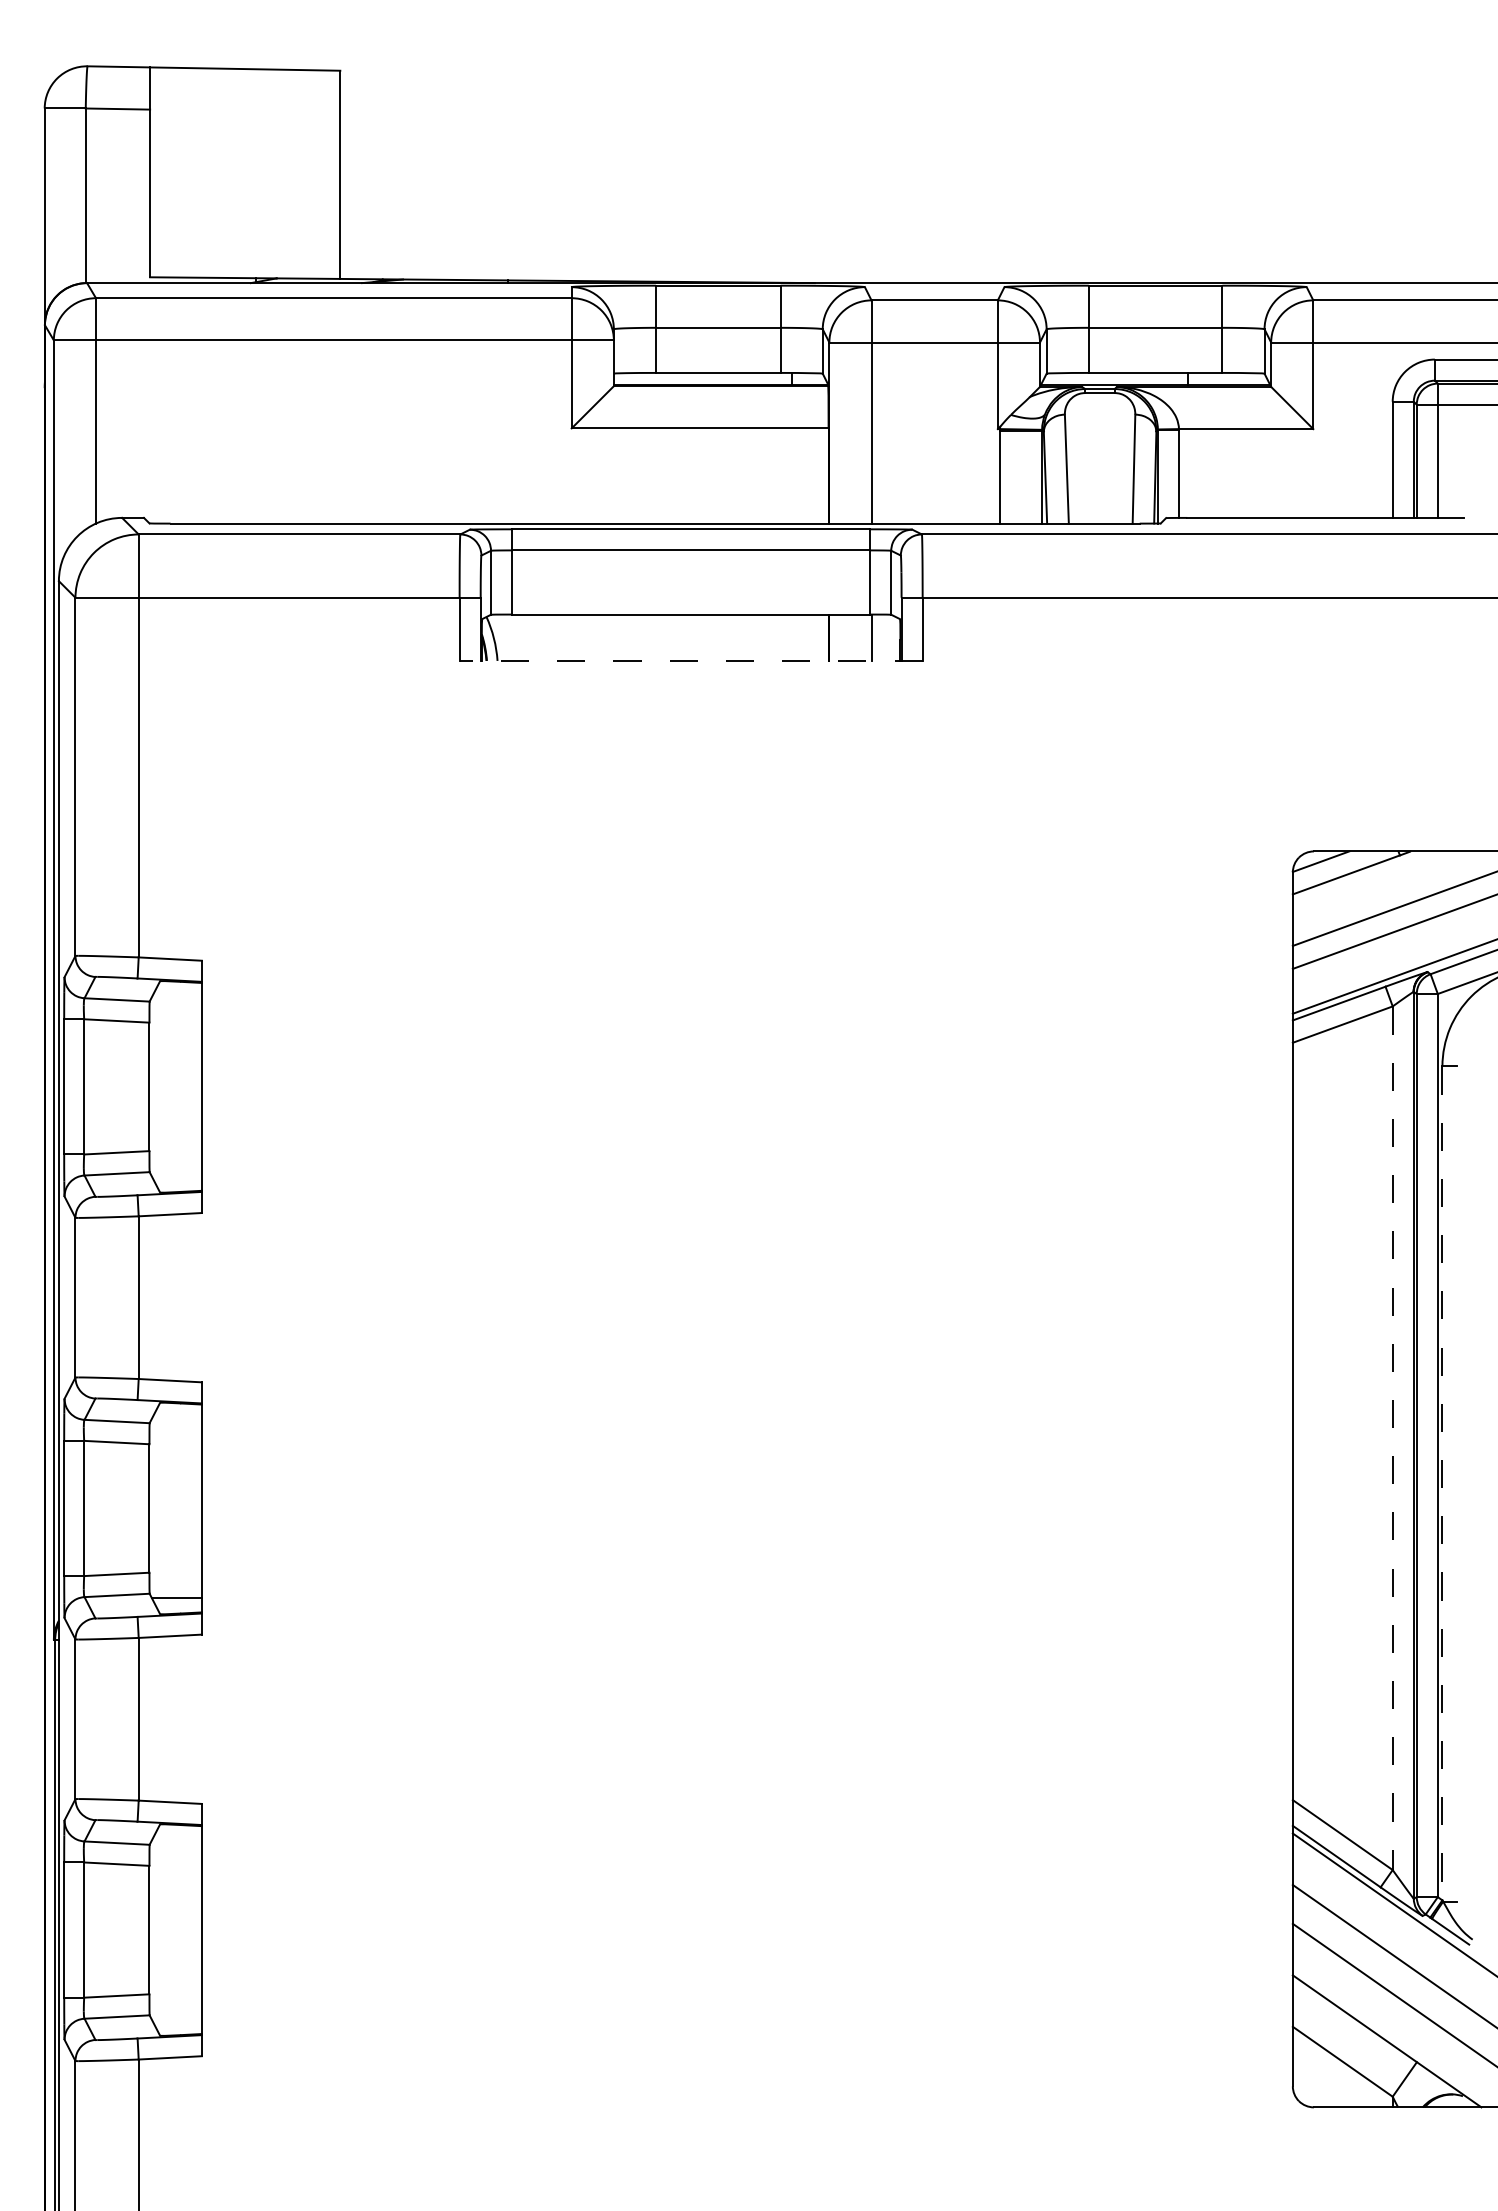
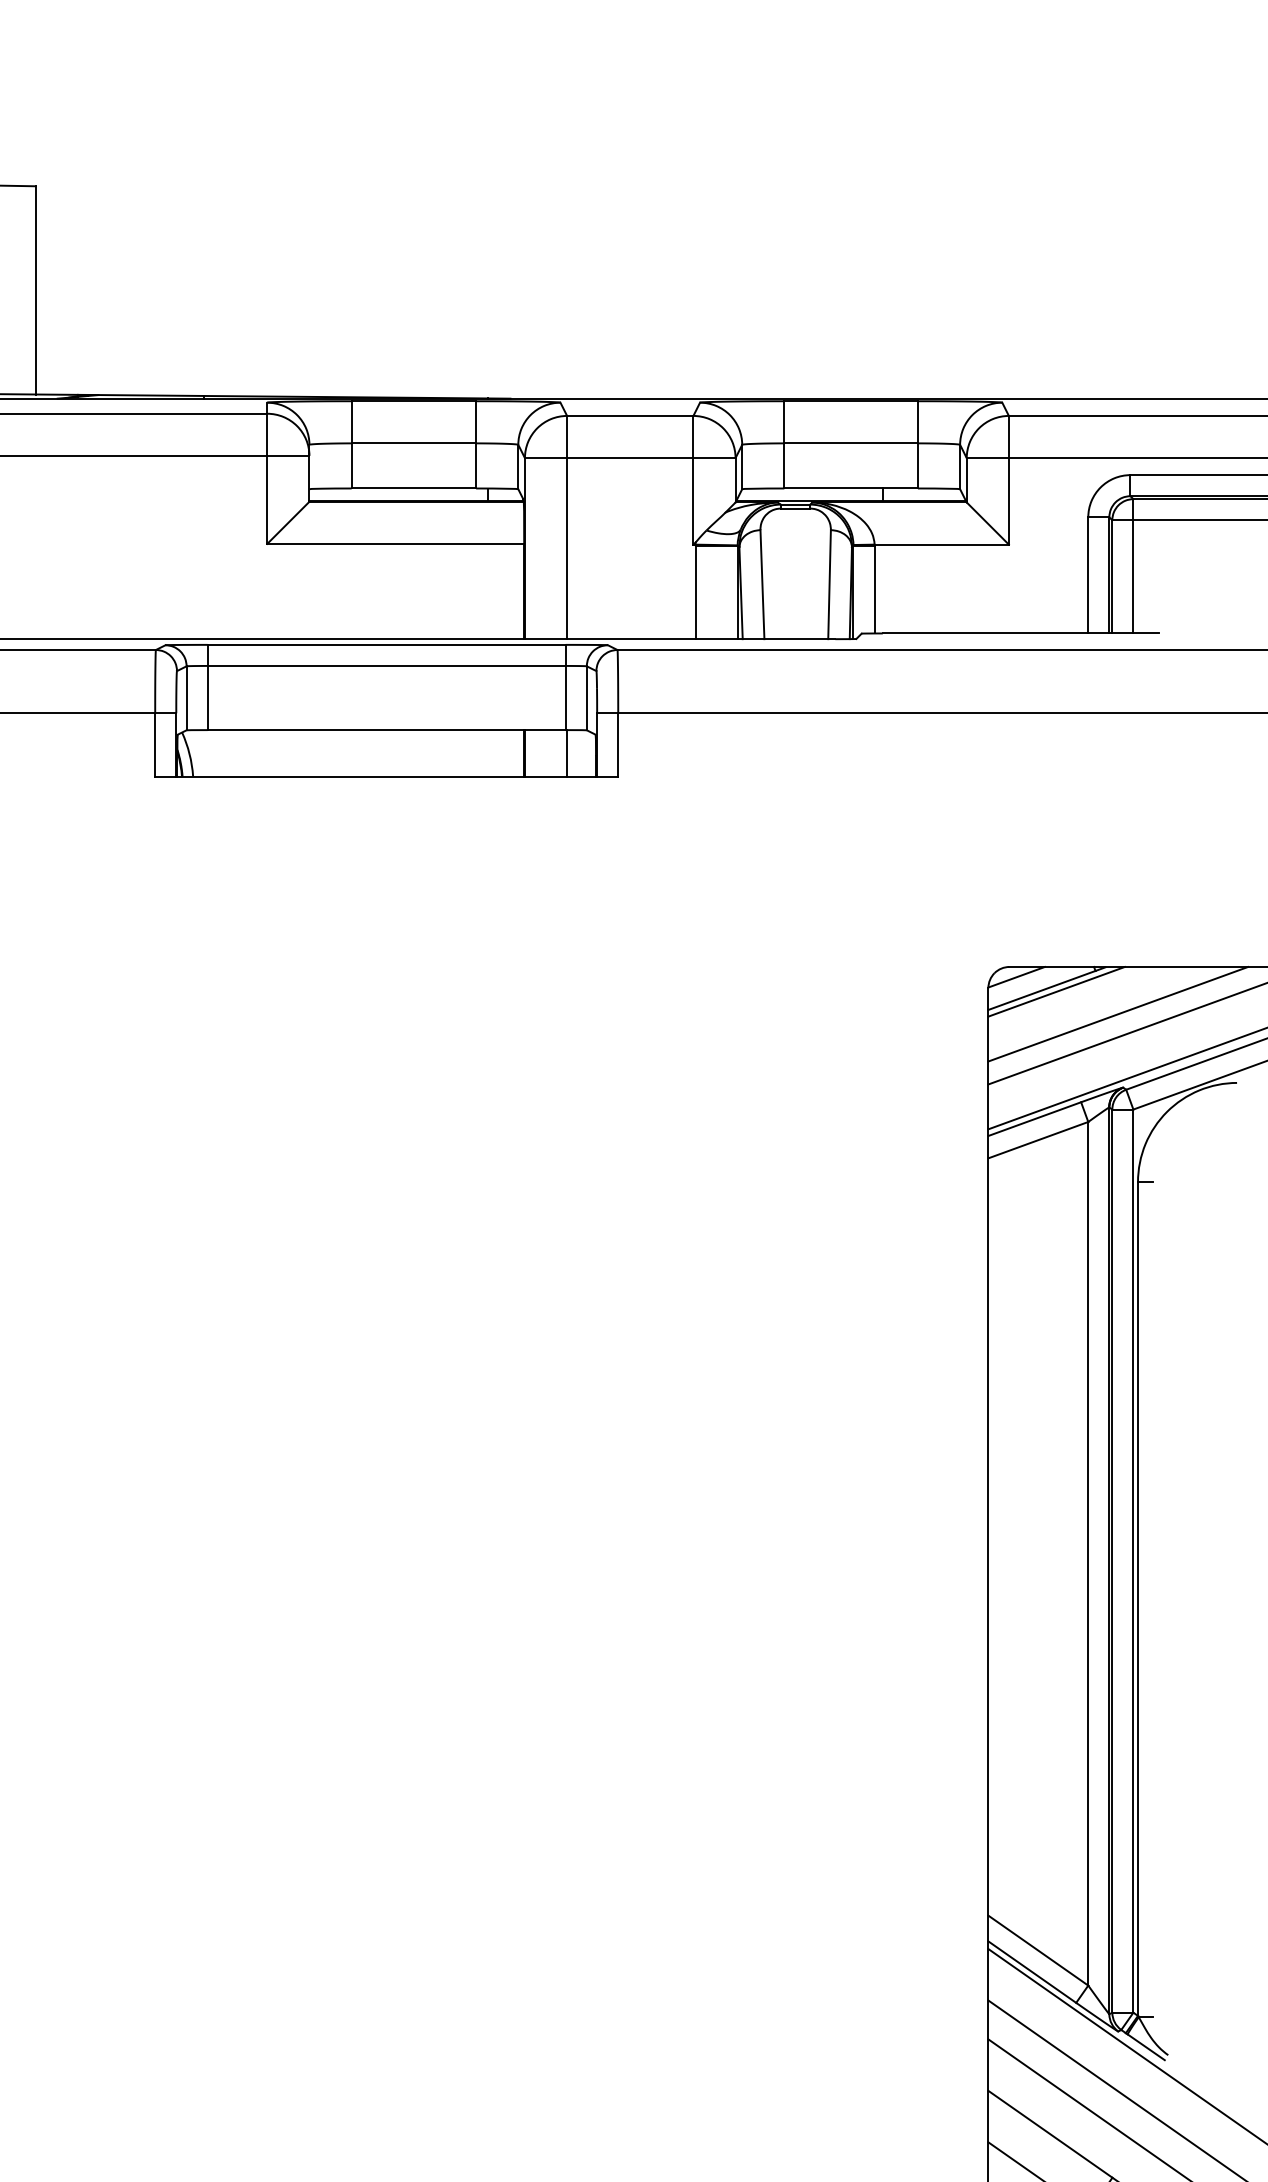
line: (691, 660) -> (387, 776), dashed -> solid
line: (1360, 876) -> (1056, 992), added
line: (1392, 1438) -> (1088, 1554), dashed -> solid
line: (1442, 1483) -> (1138, 1599), dashed -> solid

